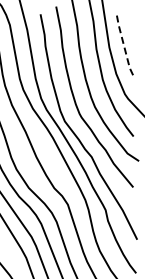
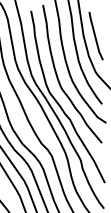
line: (124, 47) -> (95, 36), dashed -> solid

